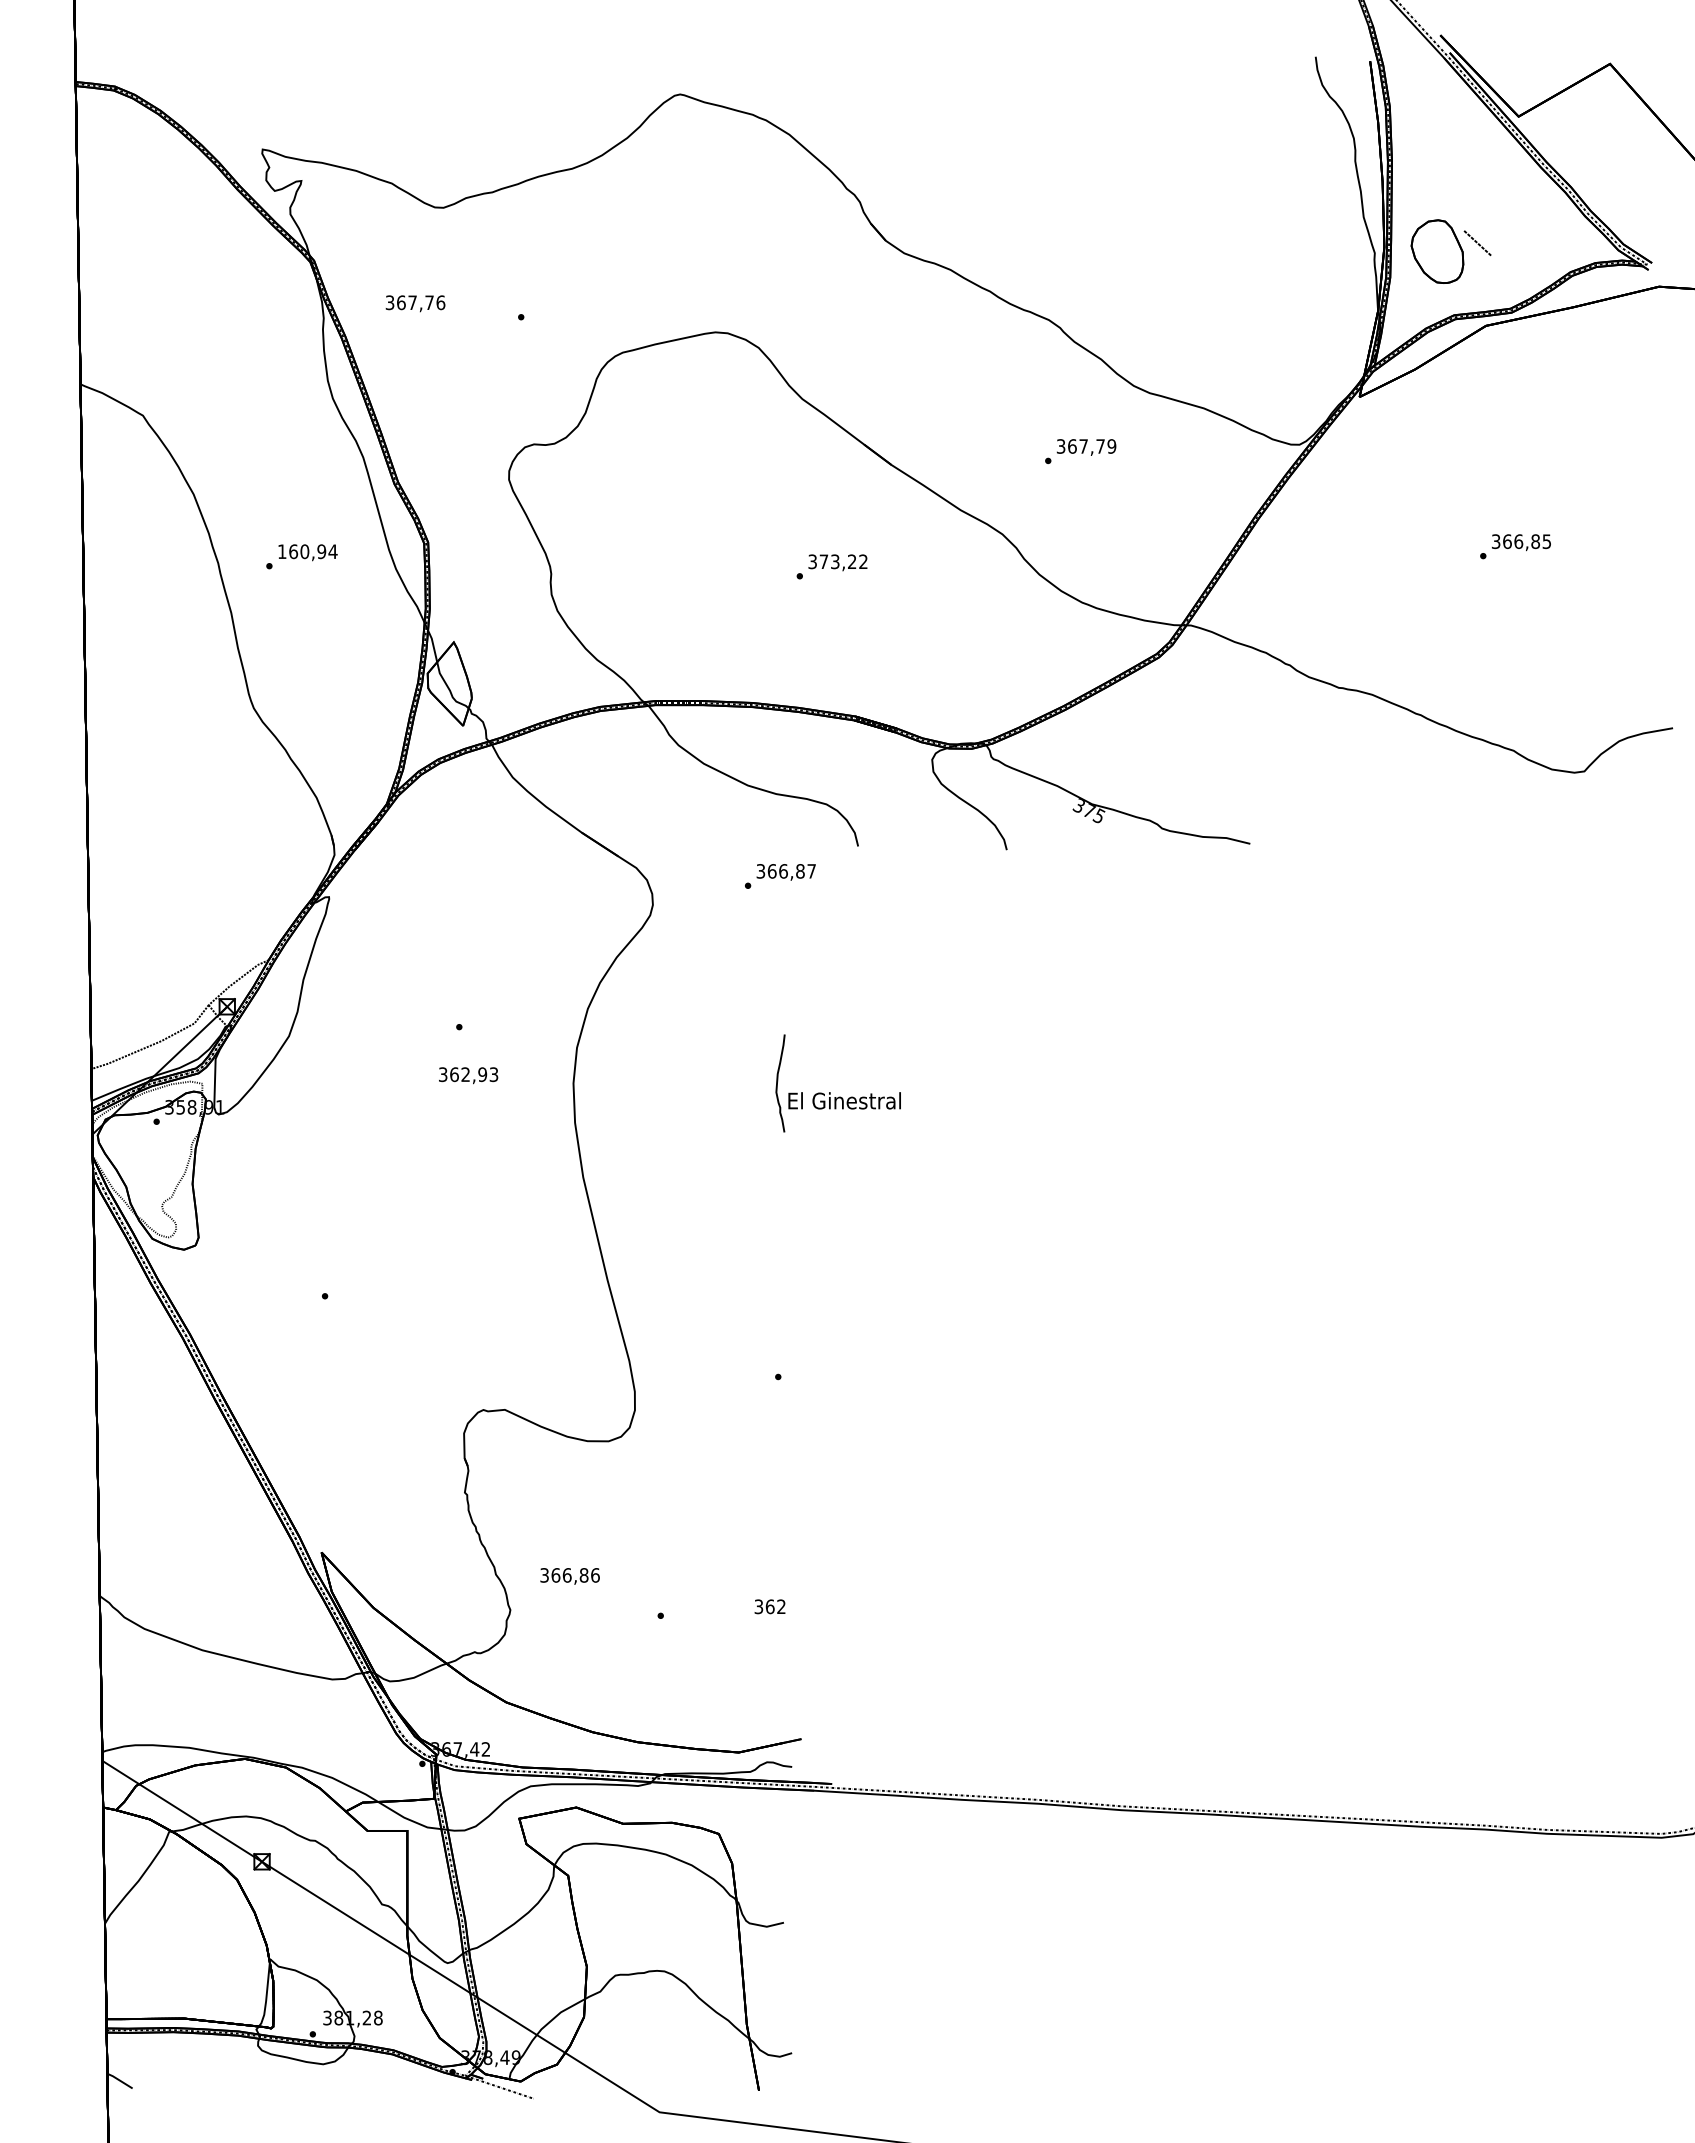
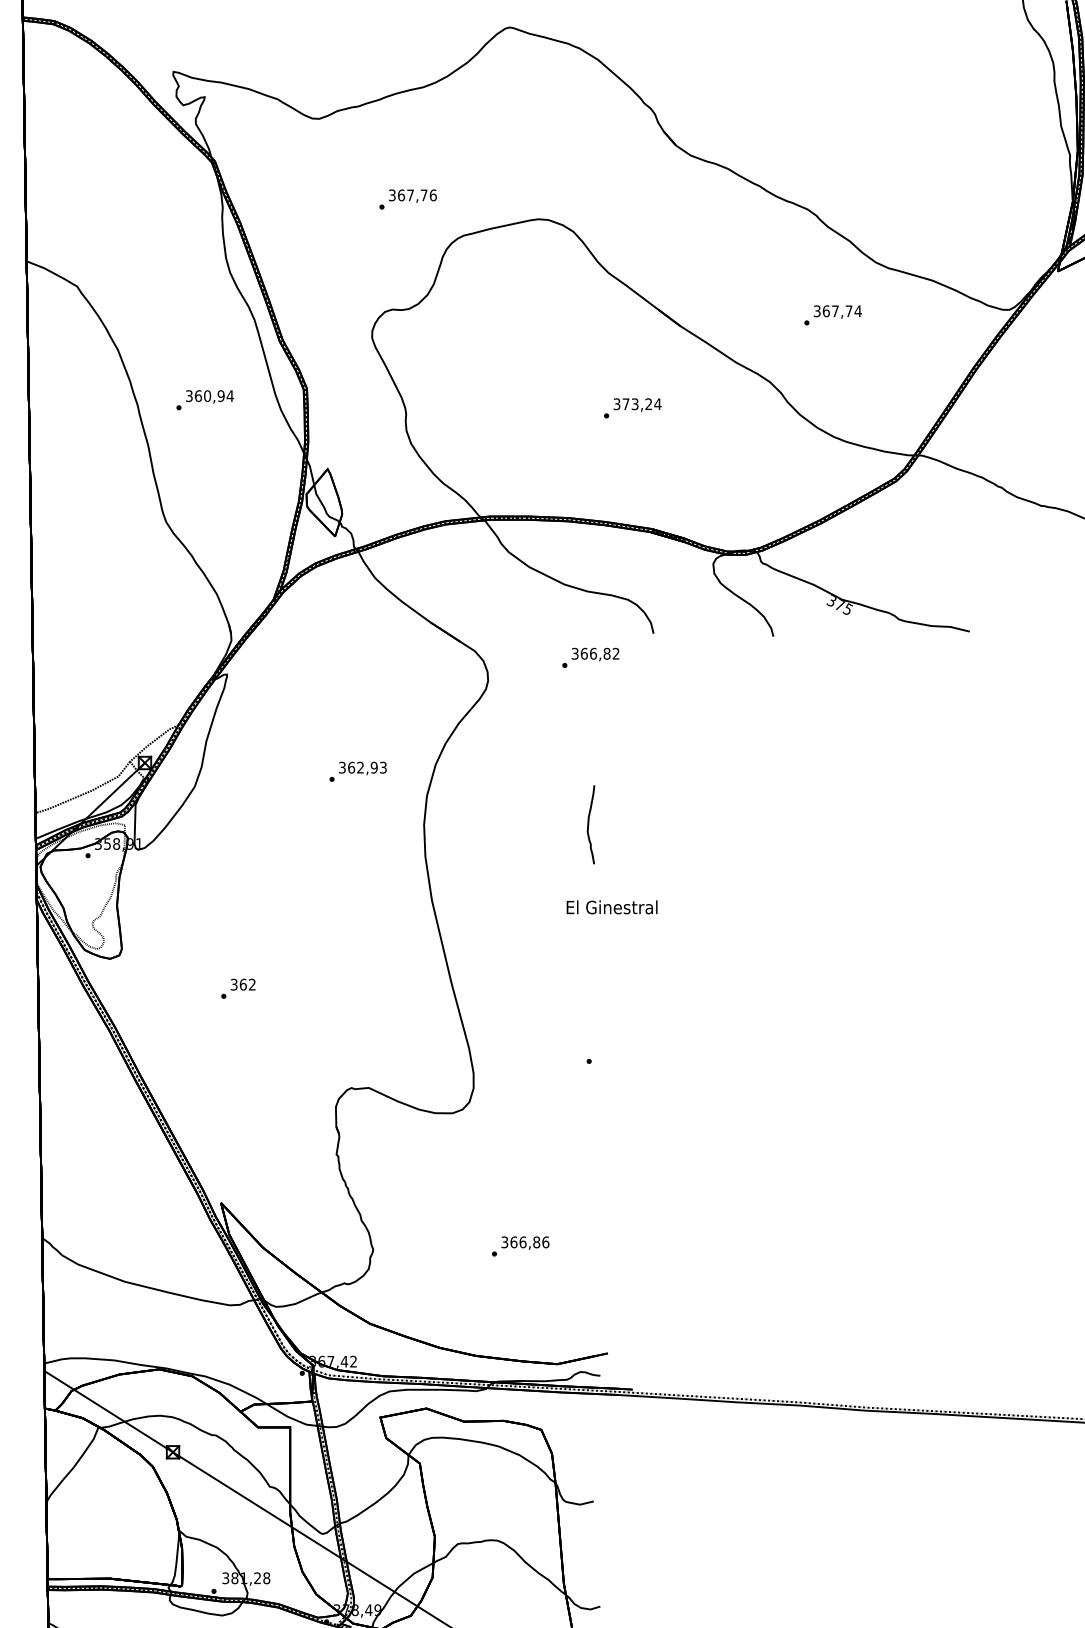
text: (415, 303) -> (412, 195), moved
text: (1111, 446) -> (857, 311), 367,79 -> 367,74
text: (282, 551) -> (189, 395), 160,94 -> 360,94
text: (863, 561) -> (657, 403), 373,22 -> 373,24
text: (811, 871) -> (616, 653), 366,87 -> 366,82
text: (468, 1075) -> (362, 768), moved
text: (844, 1100) -> (611, 907), moved
text: (569, 1576) -> (524, 1243), moved
text: (769, 1606) -> (242, 984), moved

